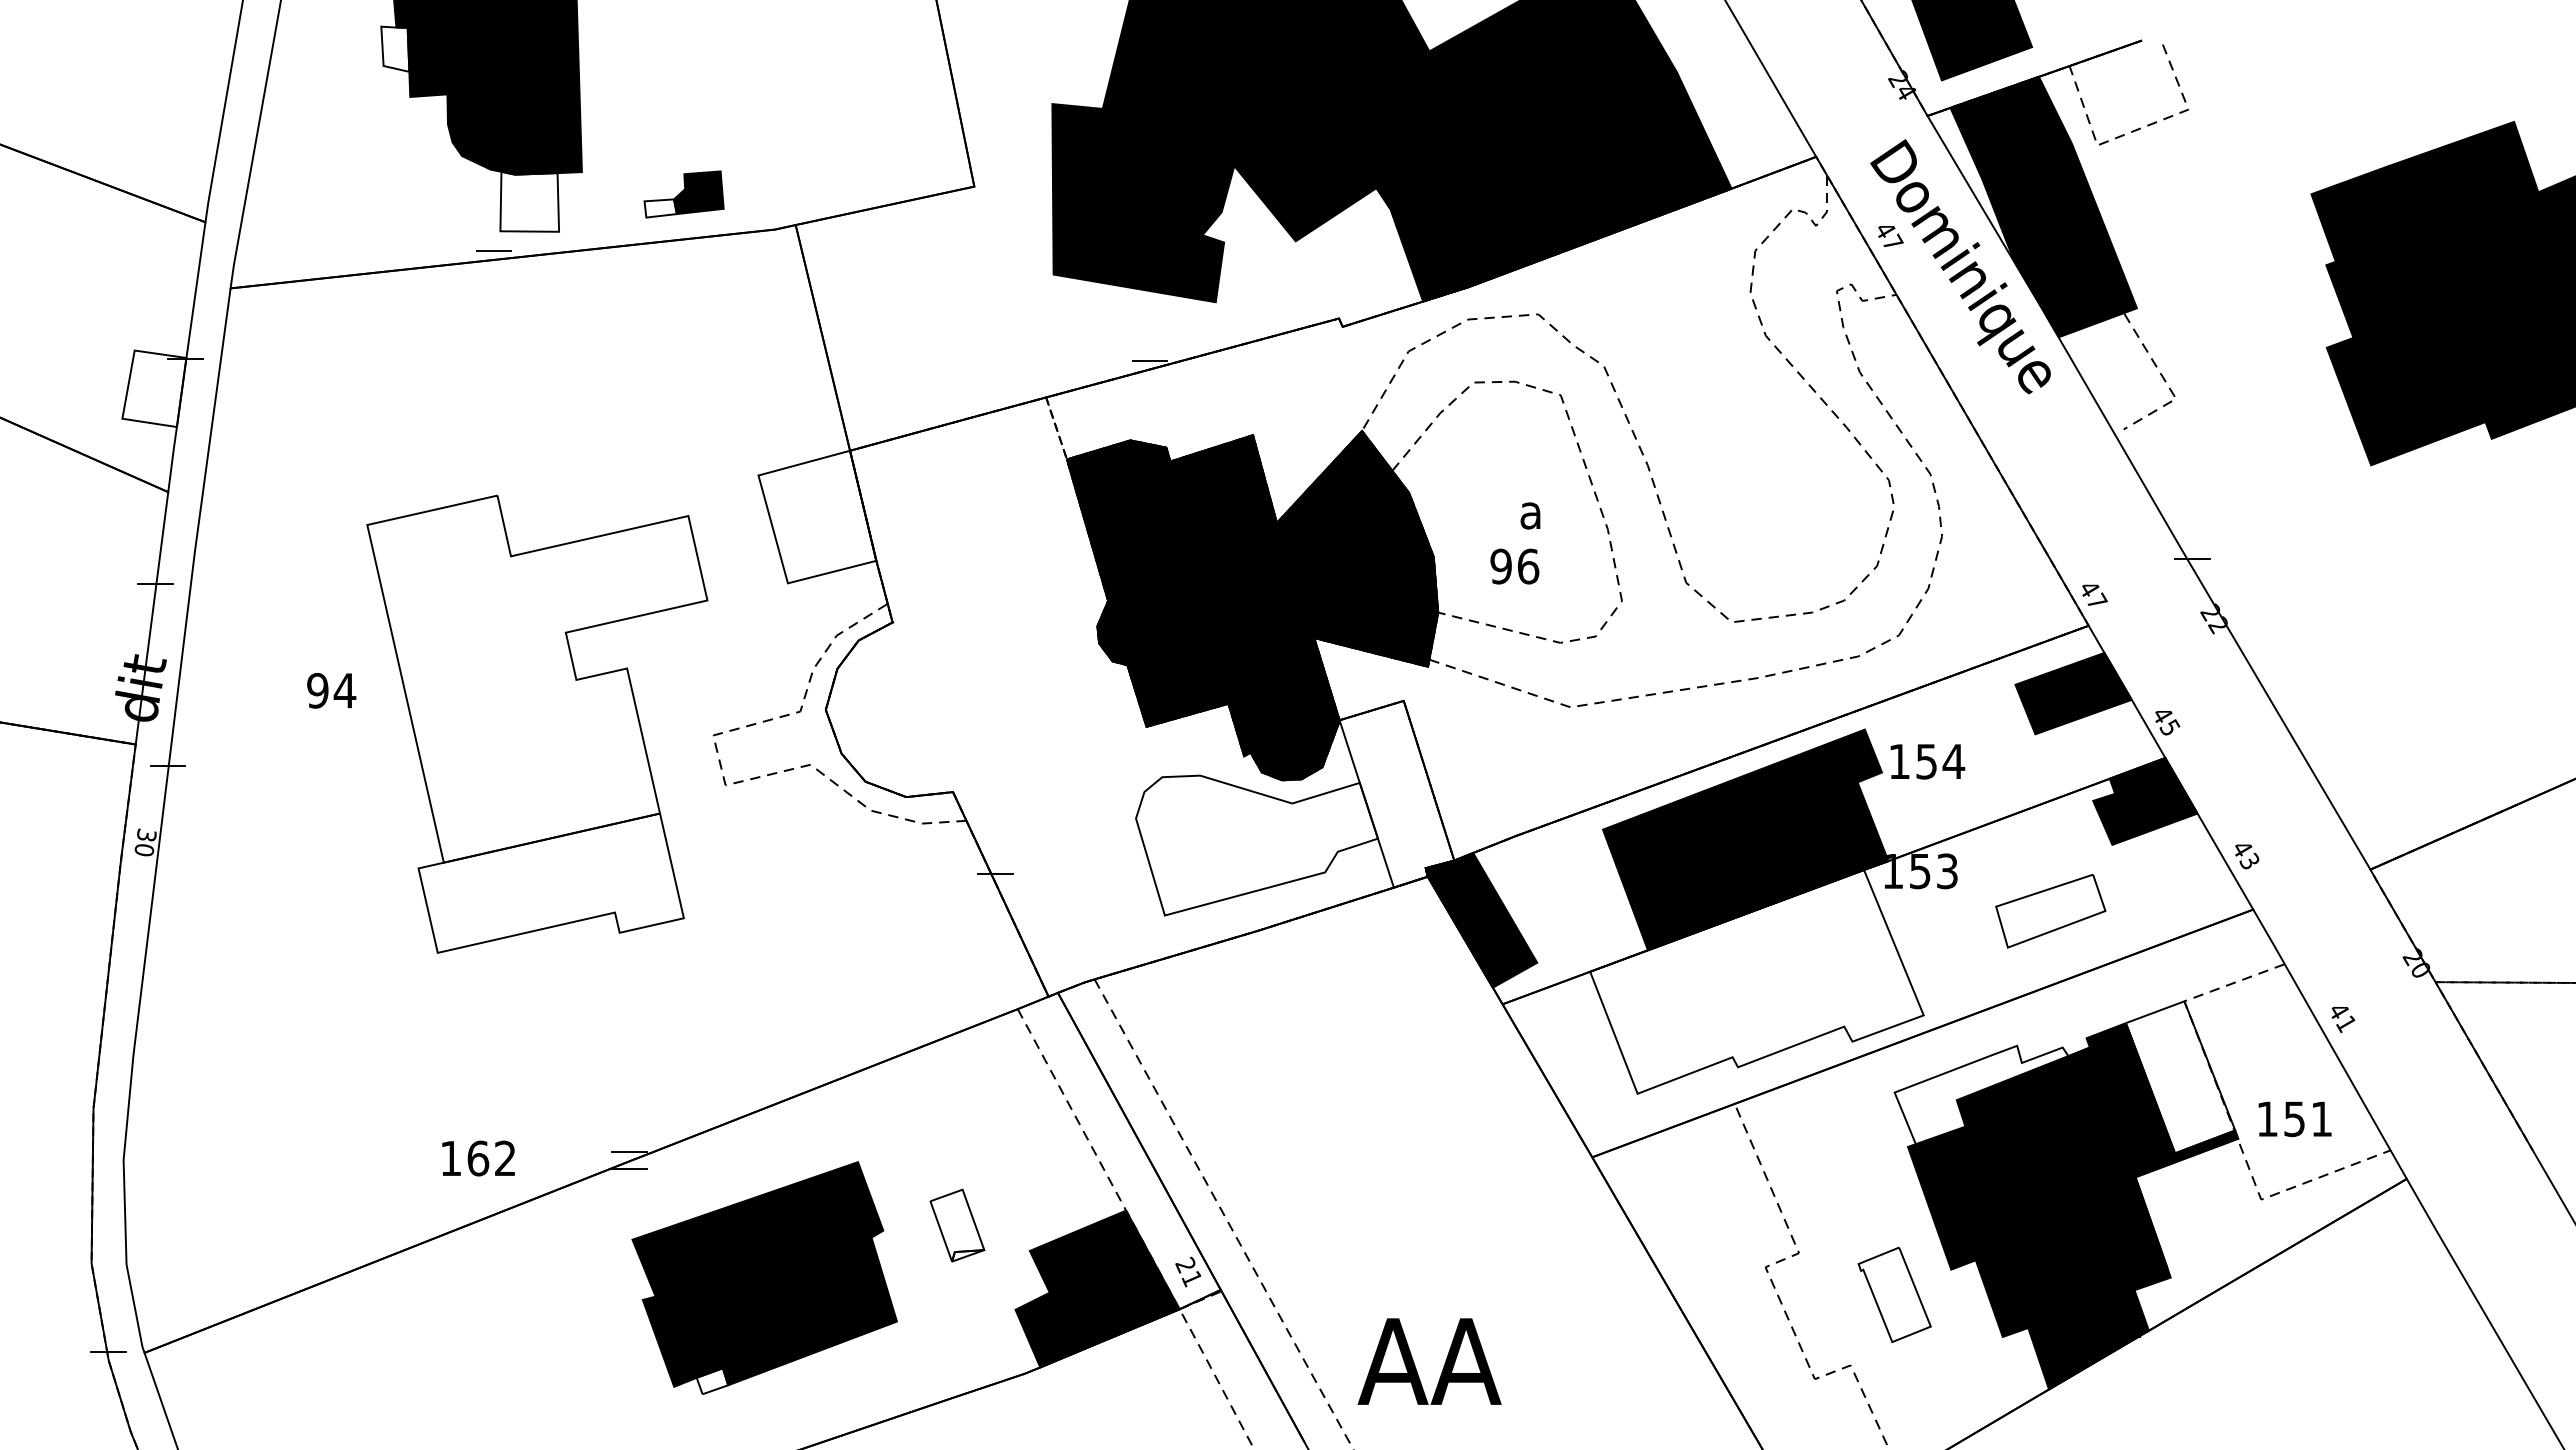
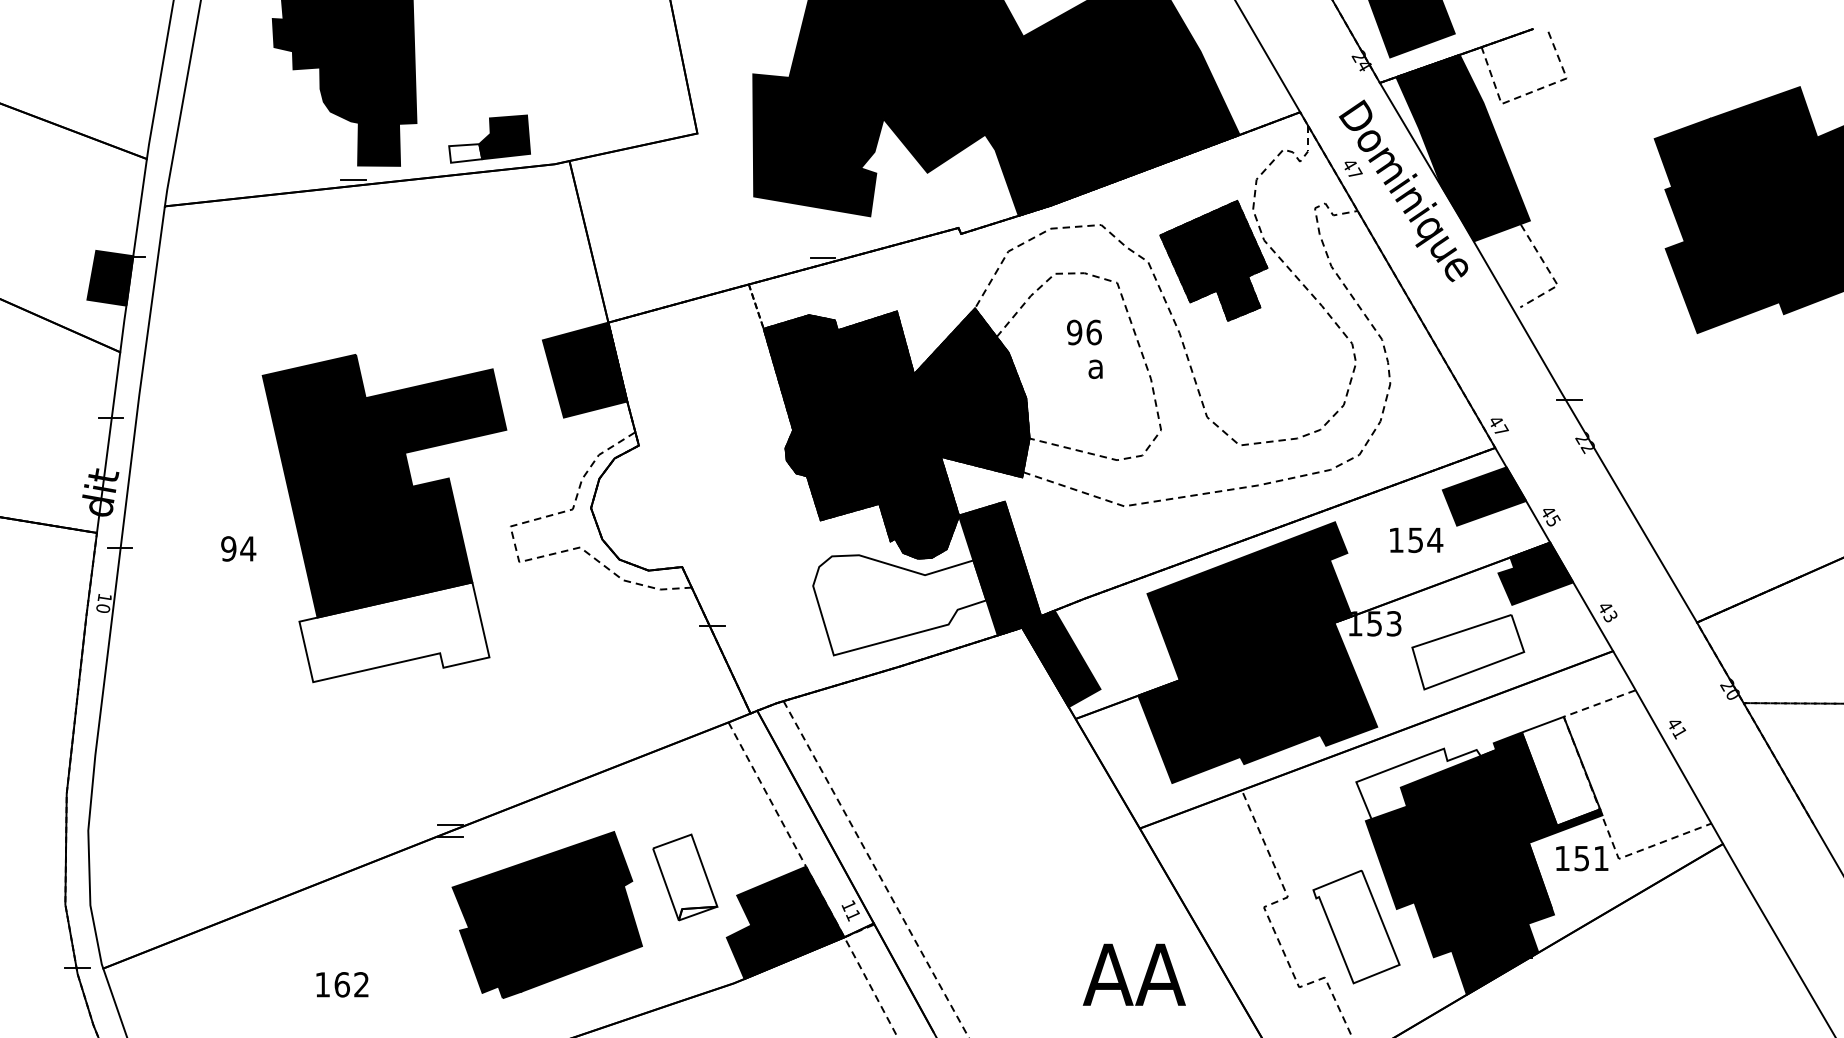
fill: (395, 48) -> (282, 34), added
part: (683, 194) -> (489, 139), size x1.43
fill: (529, 201) -> (378, 144), added
part: (1695, 364) -> (1213, 260), added
fill: (154, 388) -> (110, 278), added
fill: (817, 516) -> (585, 369), added
text: (1514, 566) -> (1084, 332), moved
fill: (537, 678) -> (384, 485), added
text: (331, 690) -> (238, 548), moved
text: (1927, 761) -> (1416, 540), moved
fill: (1396, 793) -> (999, 568), added
text: (146, 834) -> (104, 597), 30 -> 10
part: (2050, 911) -> (1467, 652), size x1.43
fill: (1756, 981) -> (1257, 702), added
text: (2294, 1119) -> (1581, 858), moved
text: (478, 1158) -> (342, 984), moved
part: (957, 1225) -> (685, 877), size x1.67
text: (1185, 1264) -> (848, 905), 21 -> 11
part: (1894, 1294) -> (1356, 926), size x1.67
text: (1429, 1361) -> (1134, 974), moved
fill: (712, 1381) -> (509, 989), added

